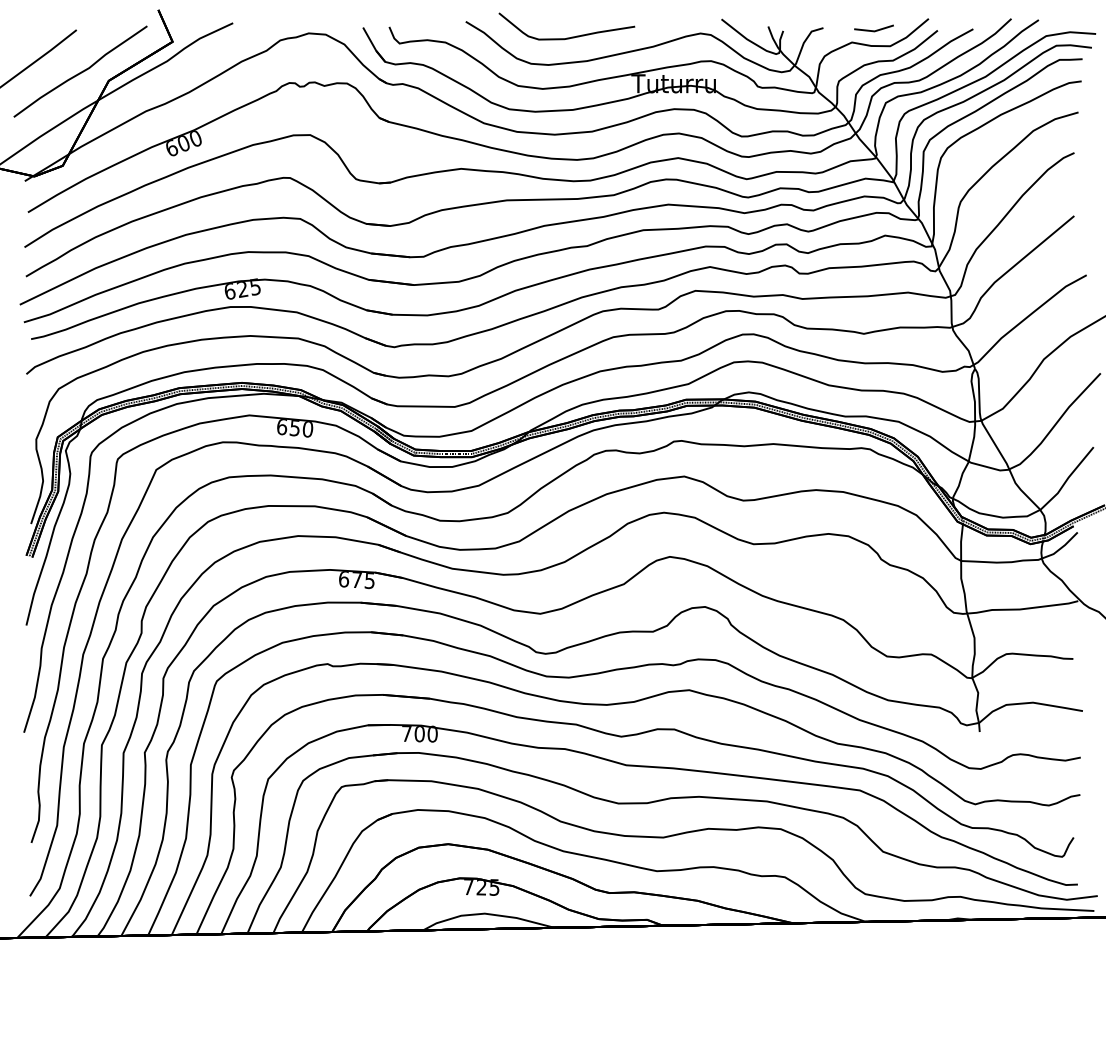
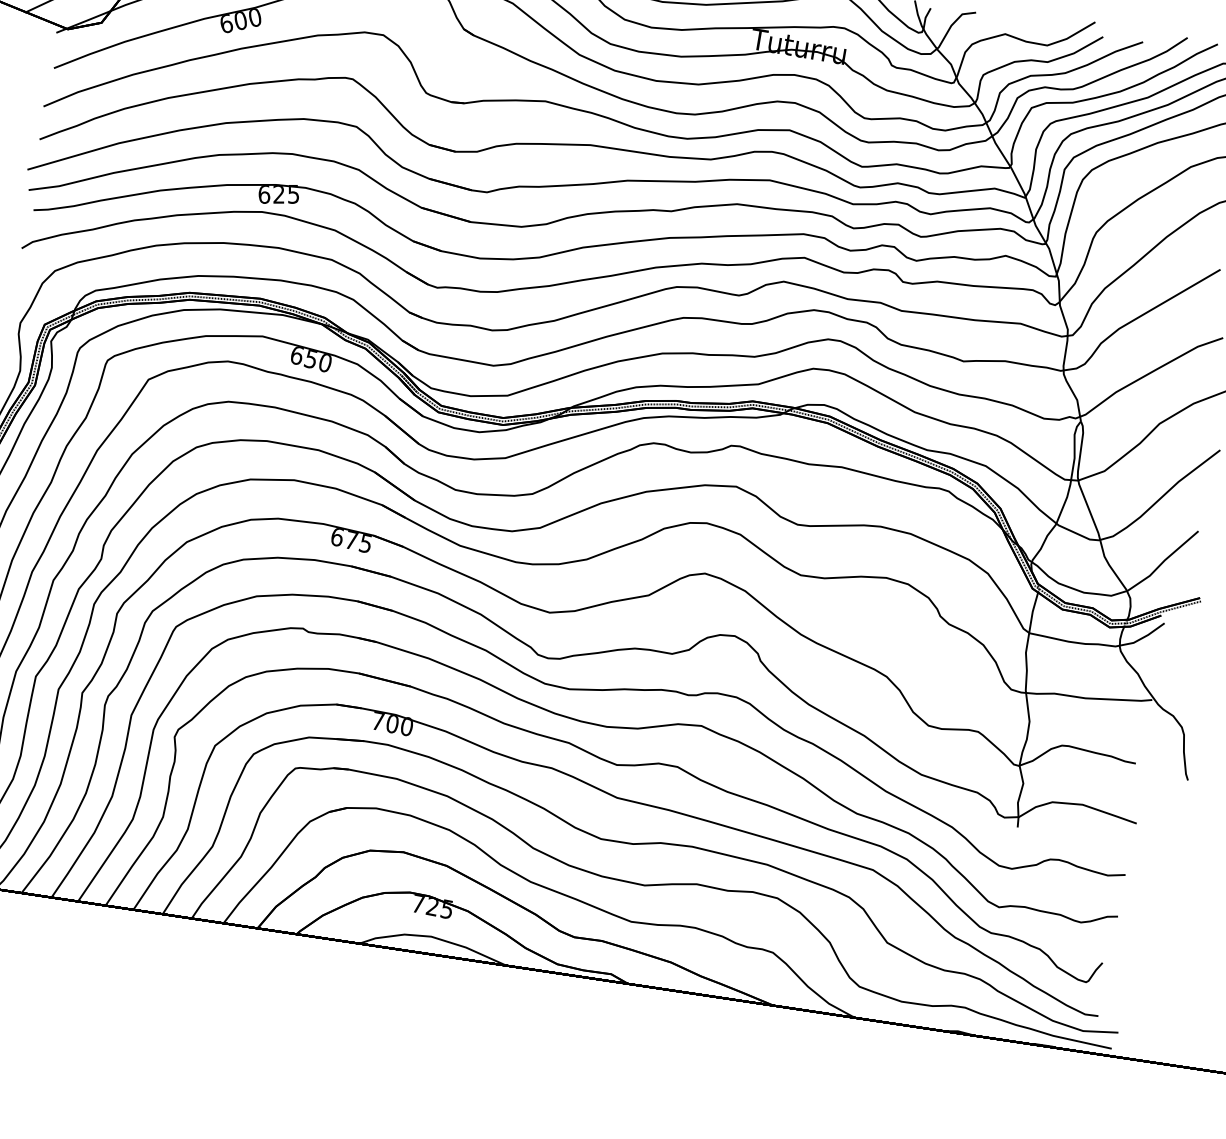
line: (873, 30) -> (1031, 24), removed

